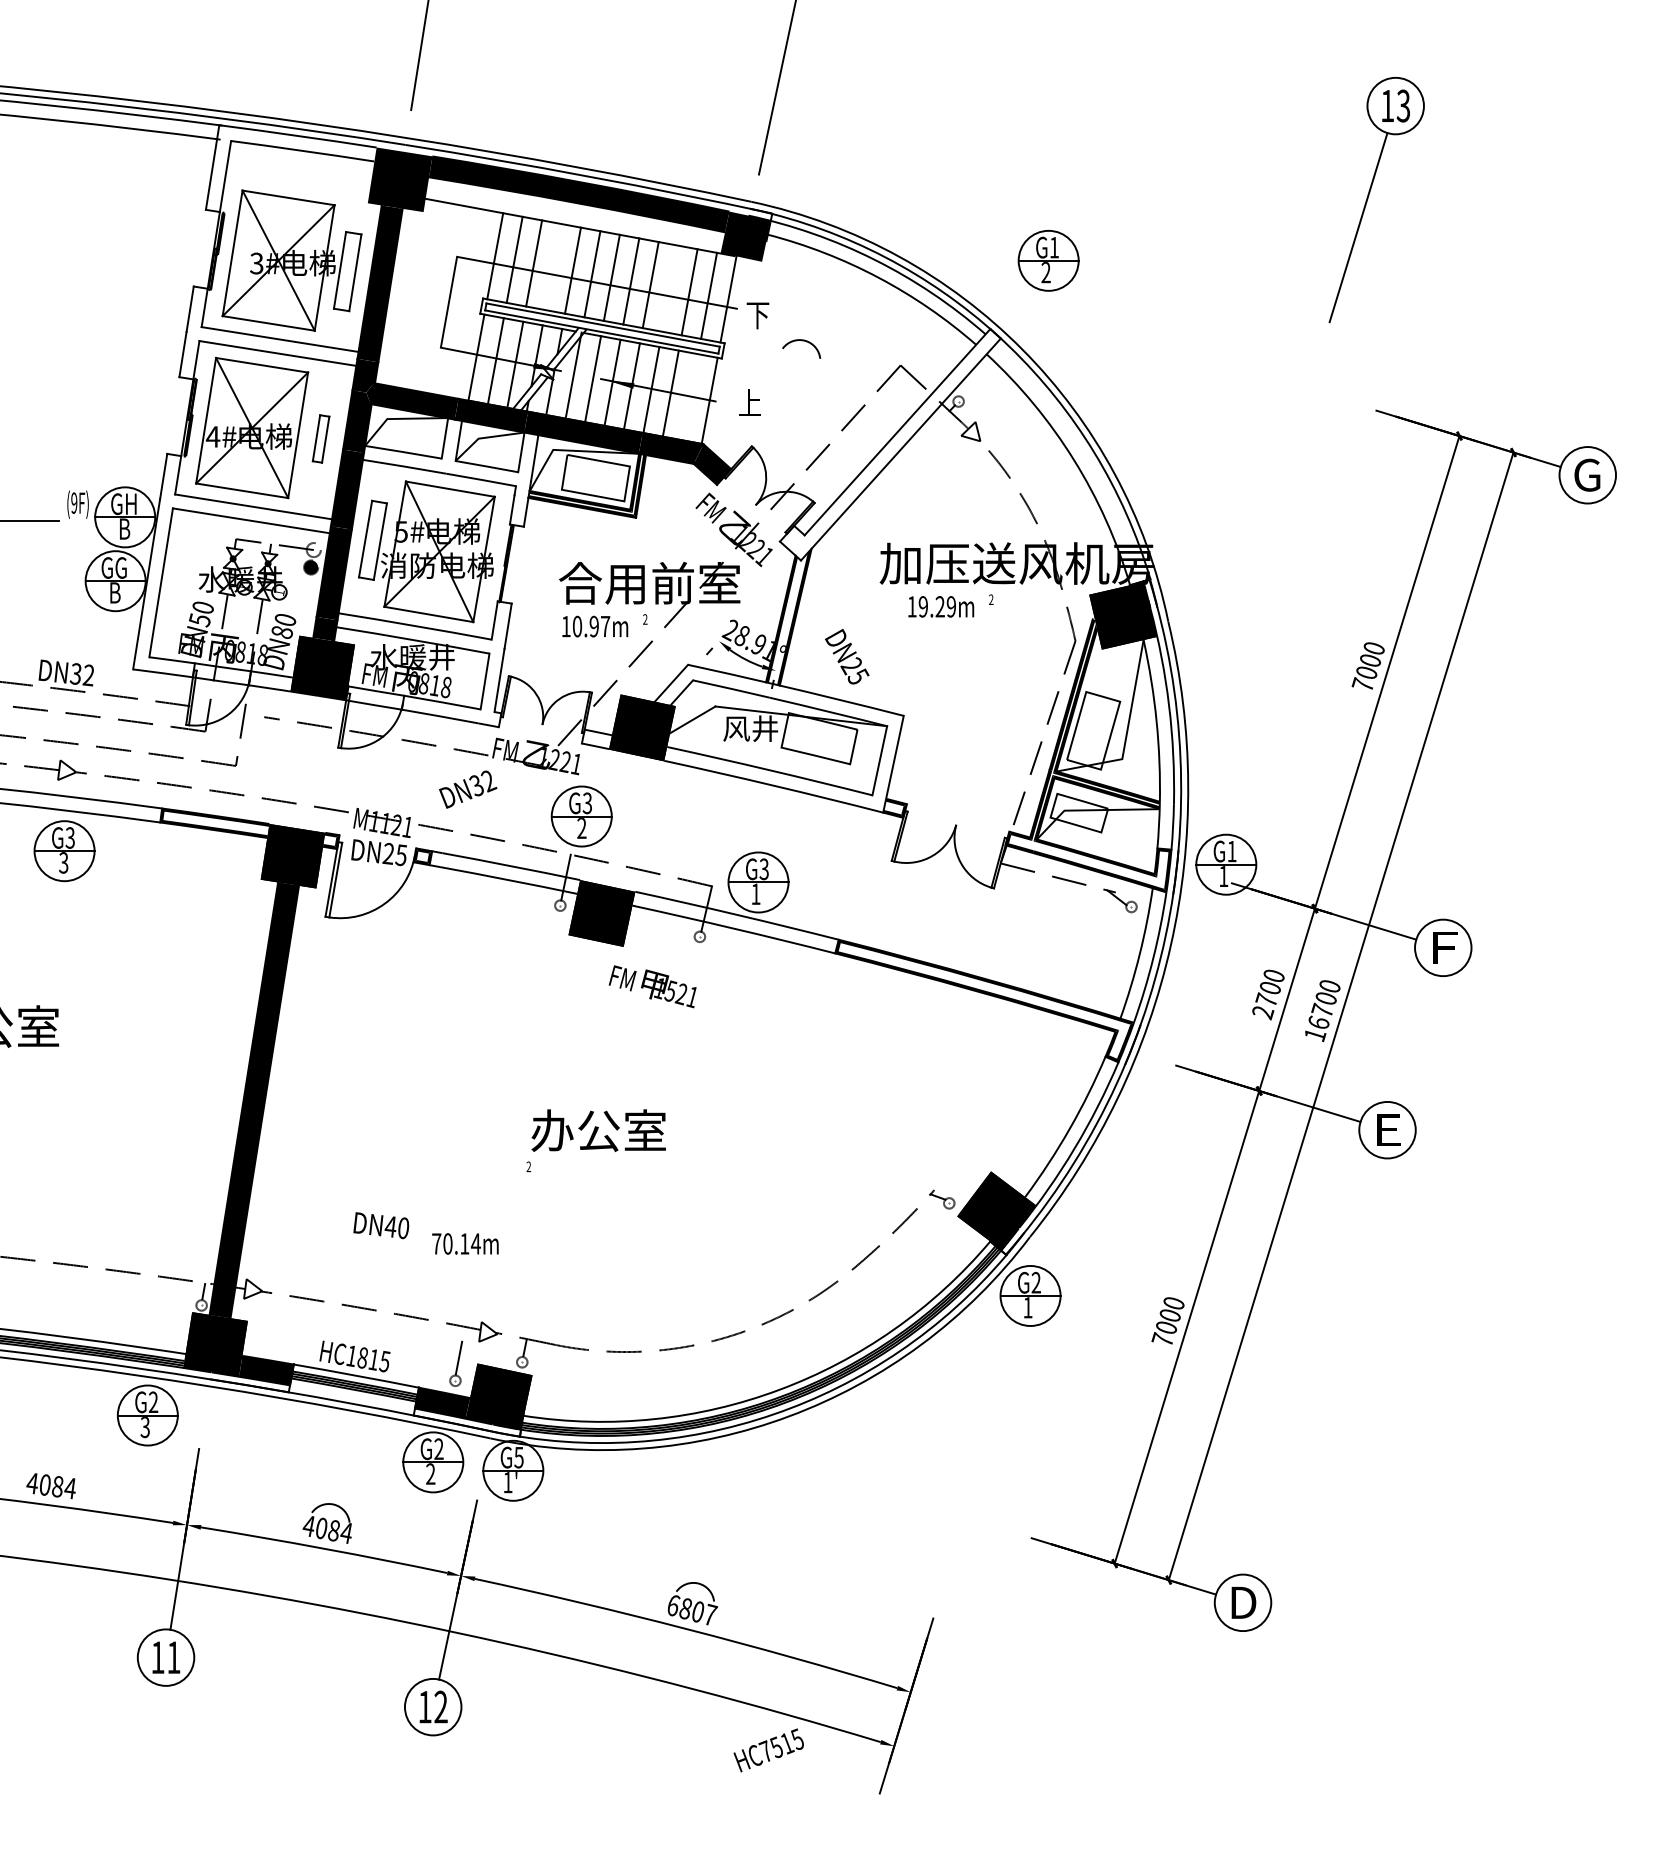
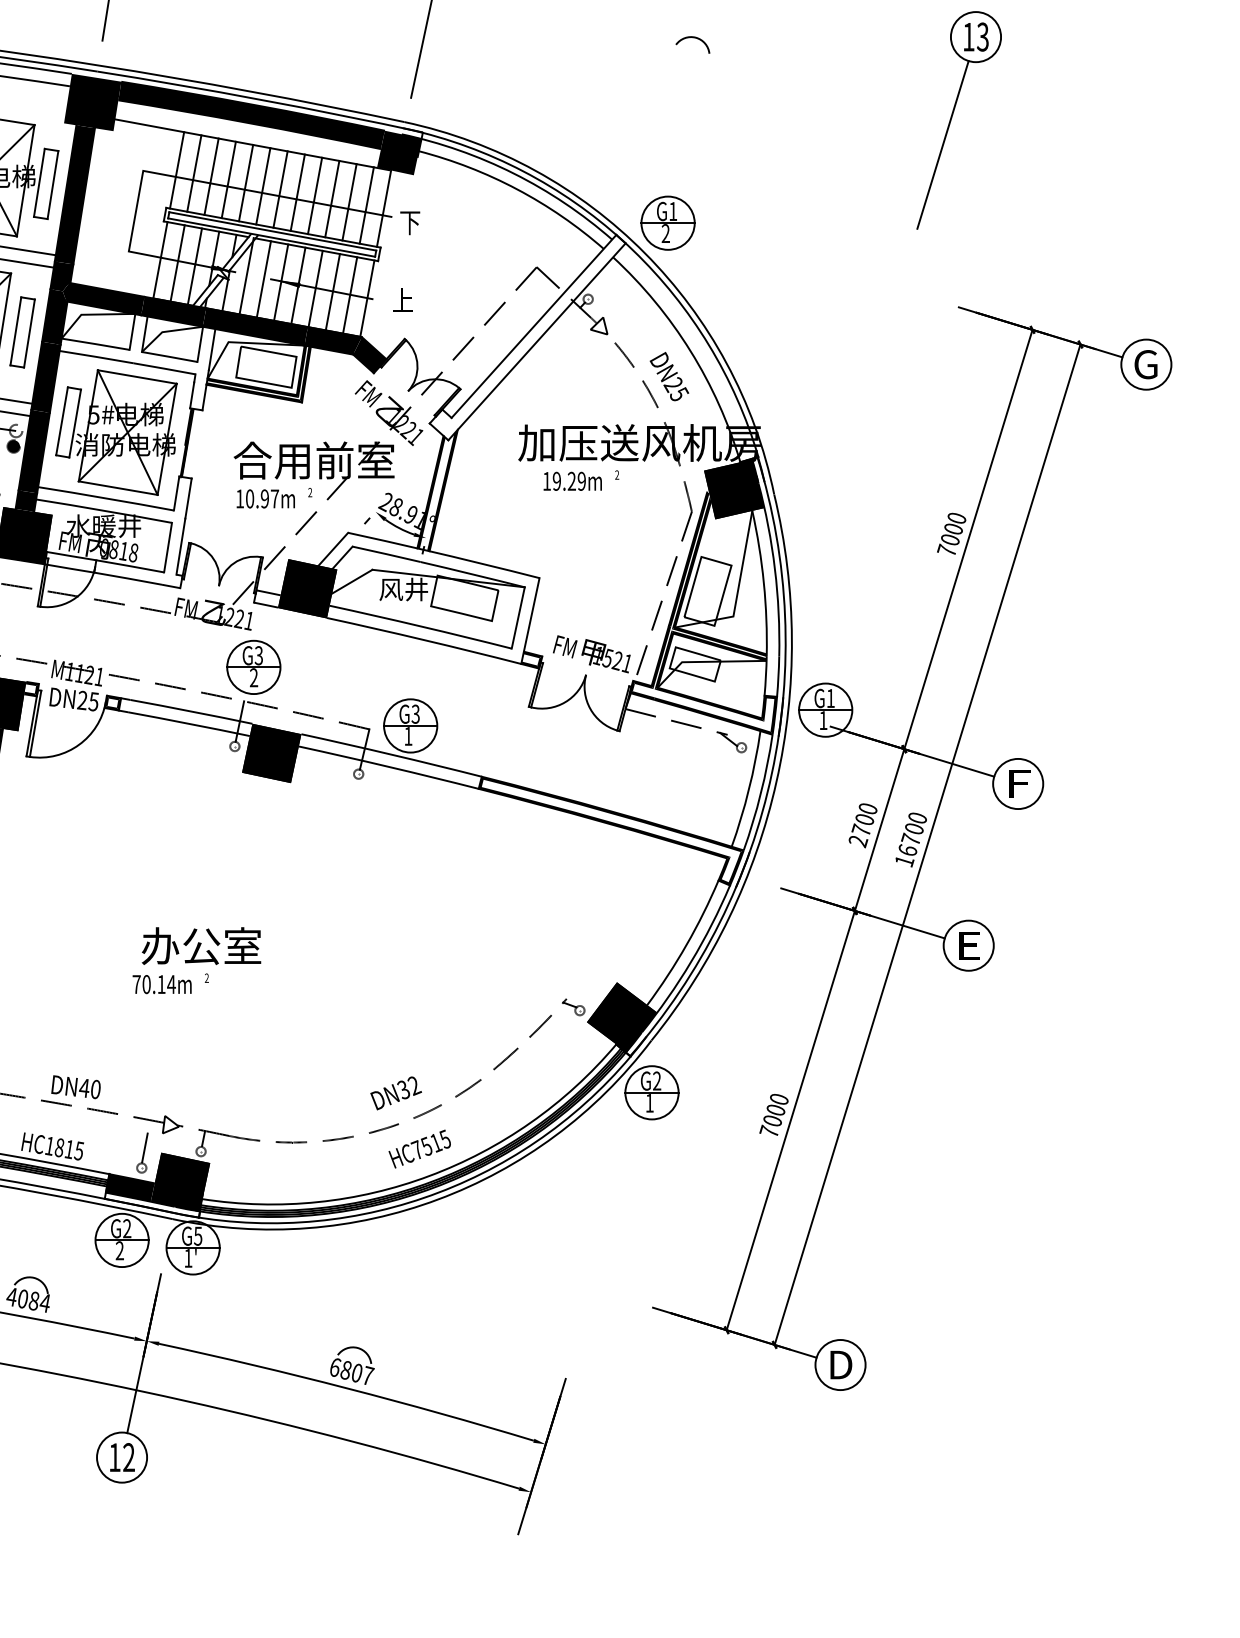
part: (1048, 260) -> (667, 222), moved
line: (553, 267) -> (228, 180), added
line: (670, 288) -> (332, 198), added
arc: (801, 341) -> (692, 38), moved
line: (690, 397) -> (350, 295), added
part: (320, 438) -> (22, 332), size x1.67
text: (847, 656) -> (669, 376), moved
text: (468, 789) -> (396, 1093), moved
text: (652, 986) -> (591, 654), moved
text: (598, 1130) -> (201, 945), moved
text: (381, 1225) -> (76, 1087), moved
text: (465, 1243) -> (162, 984), moved
text: (768, 1750) -> (419, 1149), moved

